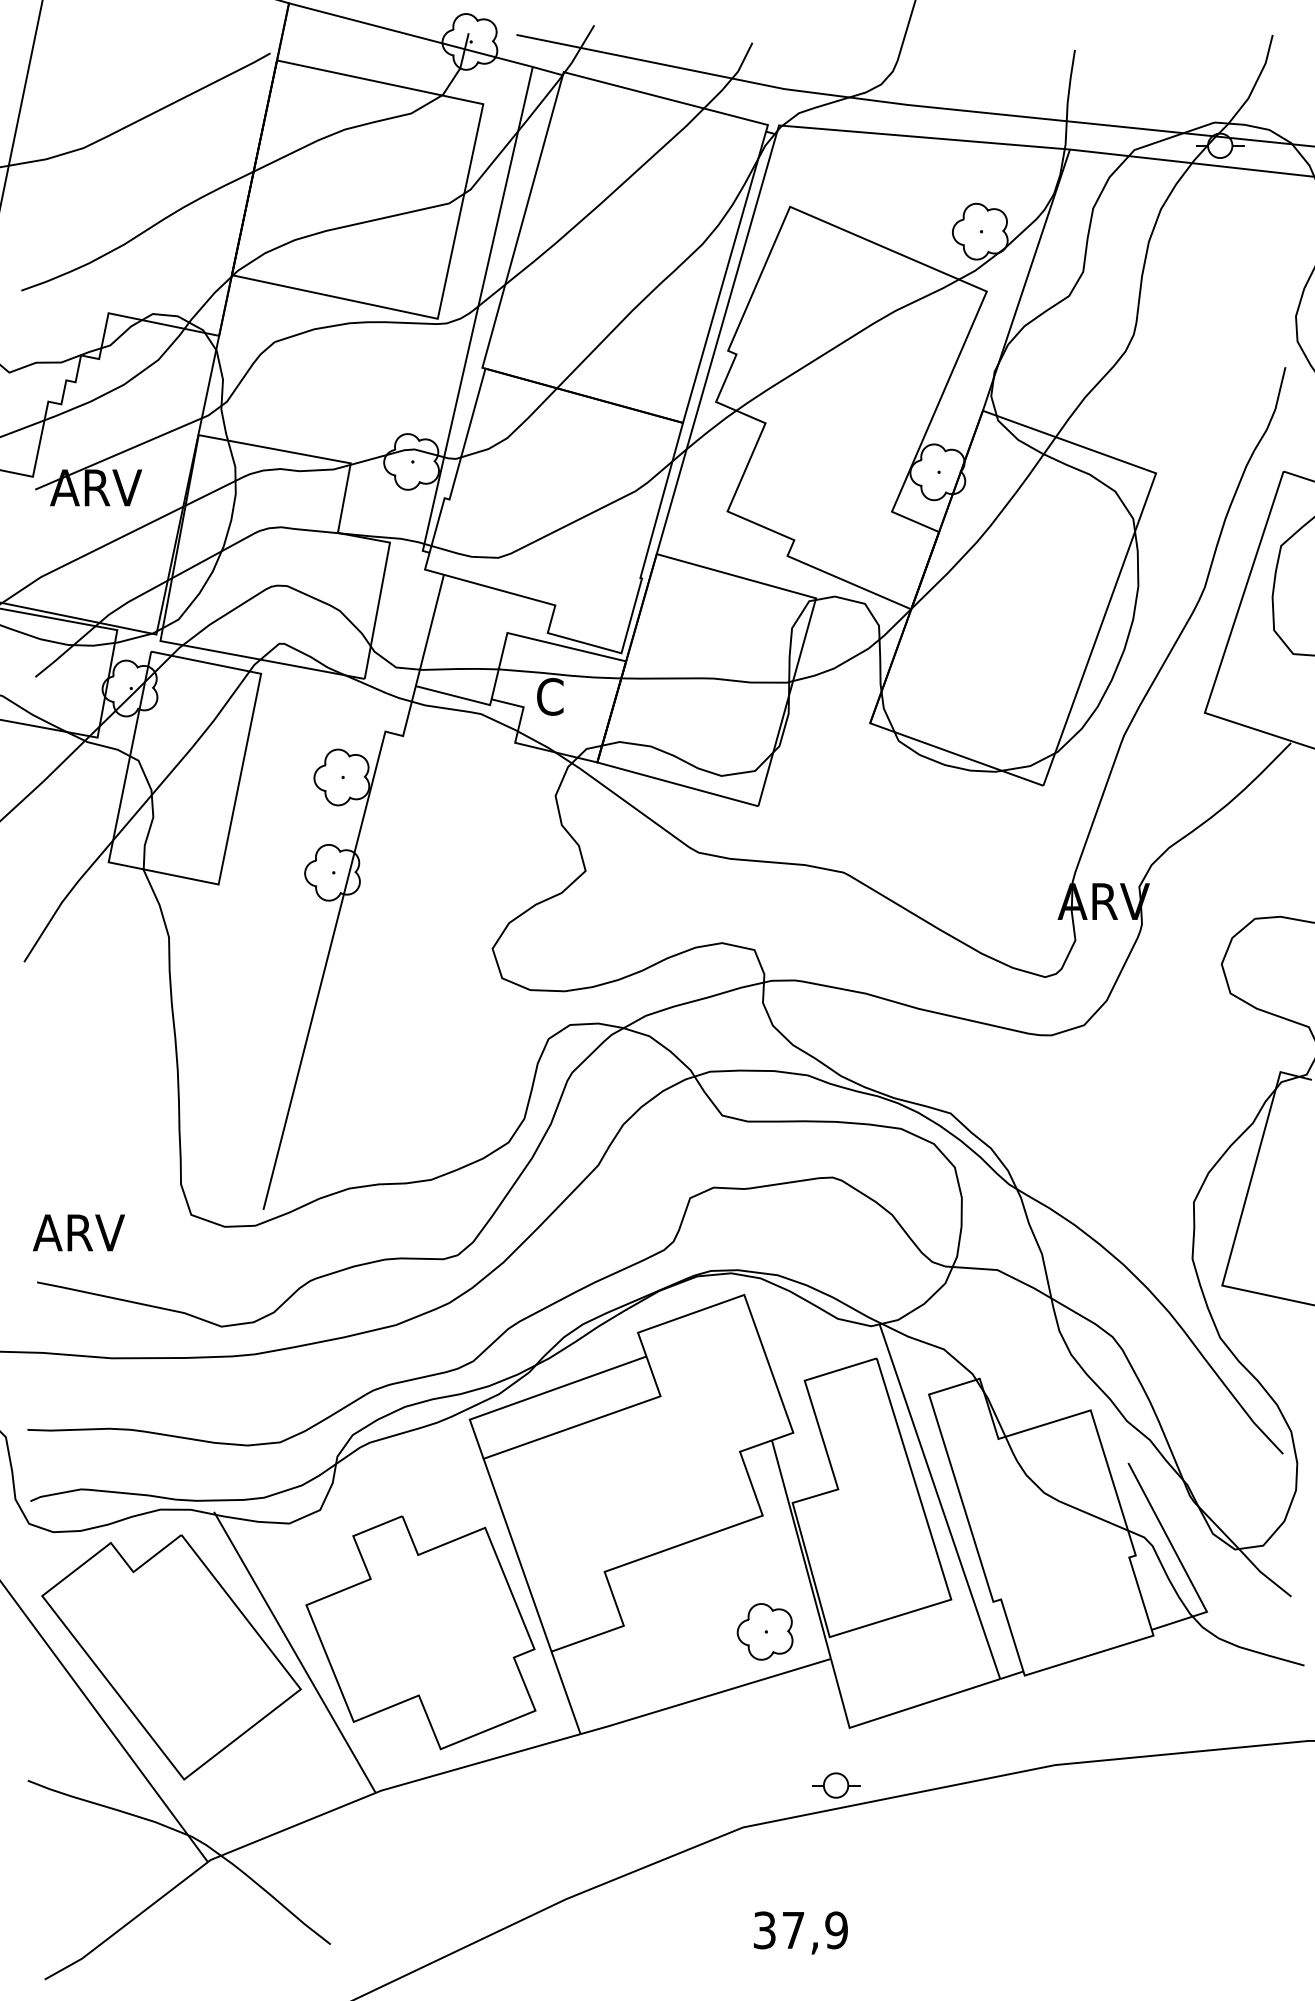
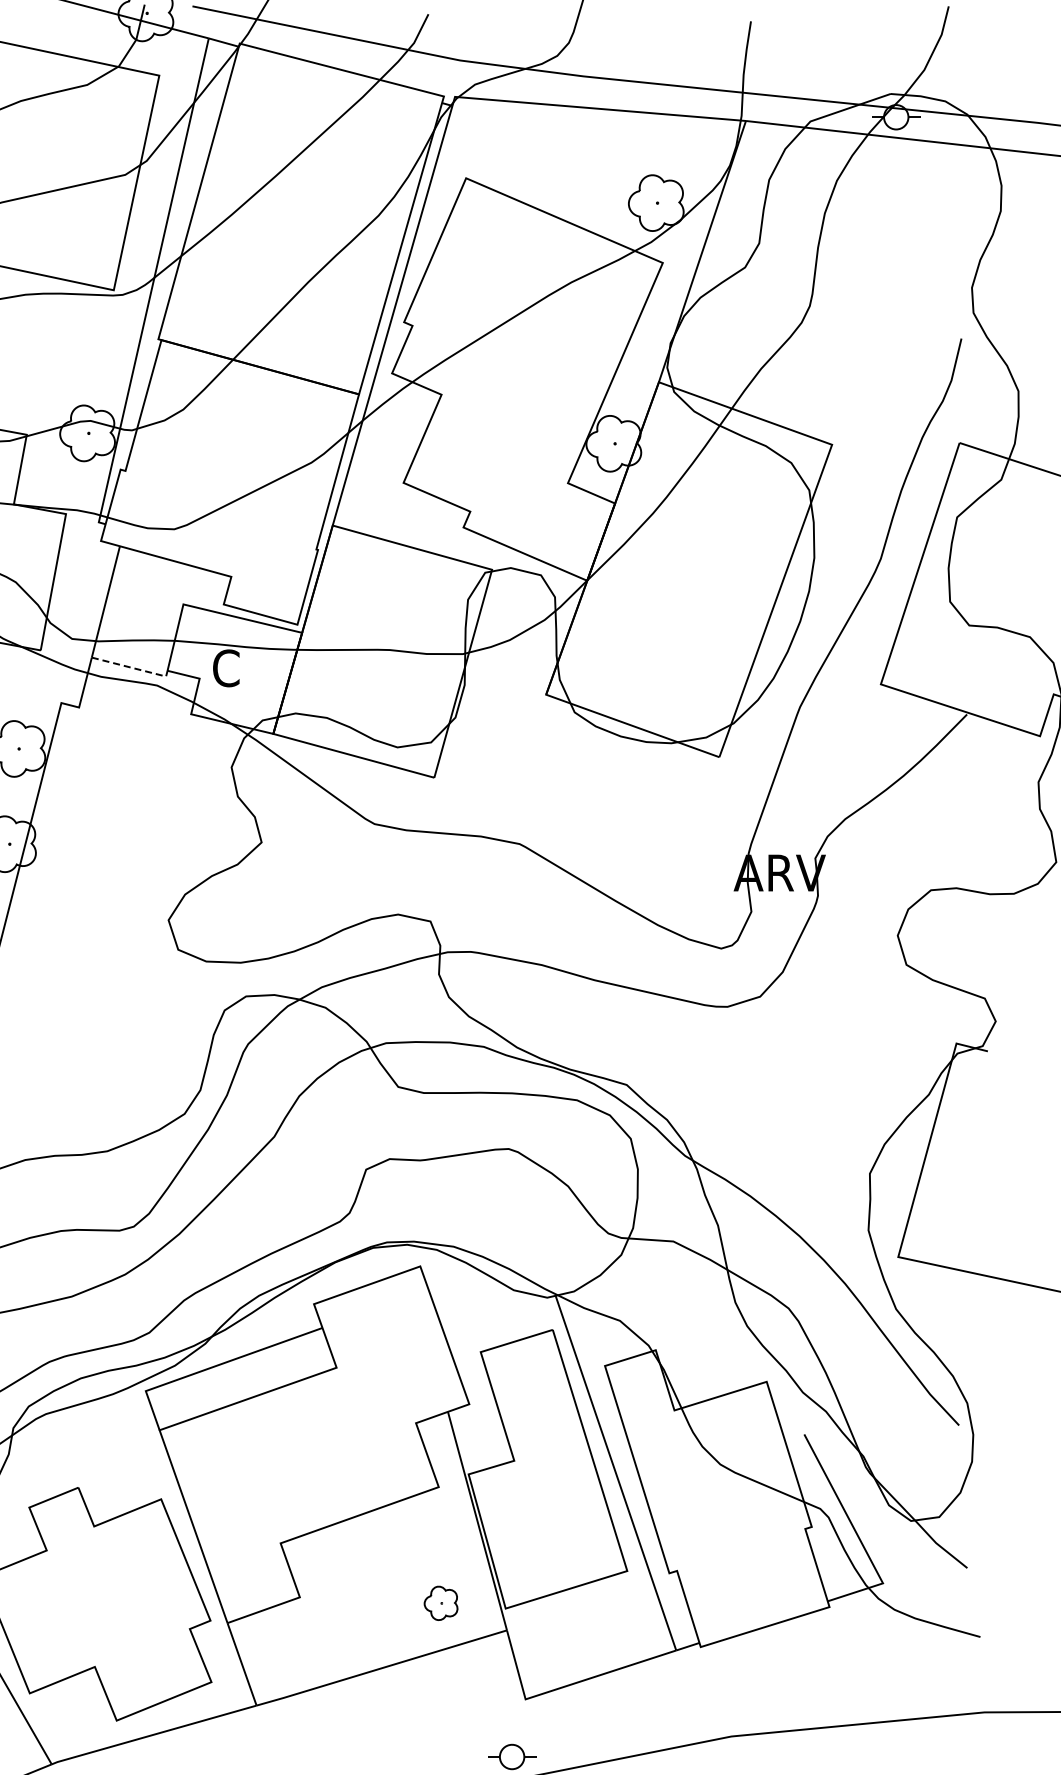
line: (456, 696) -> (132, 667), solid -> dashed
part: (764, 1631) -> (440, 1602), size x0.6

